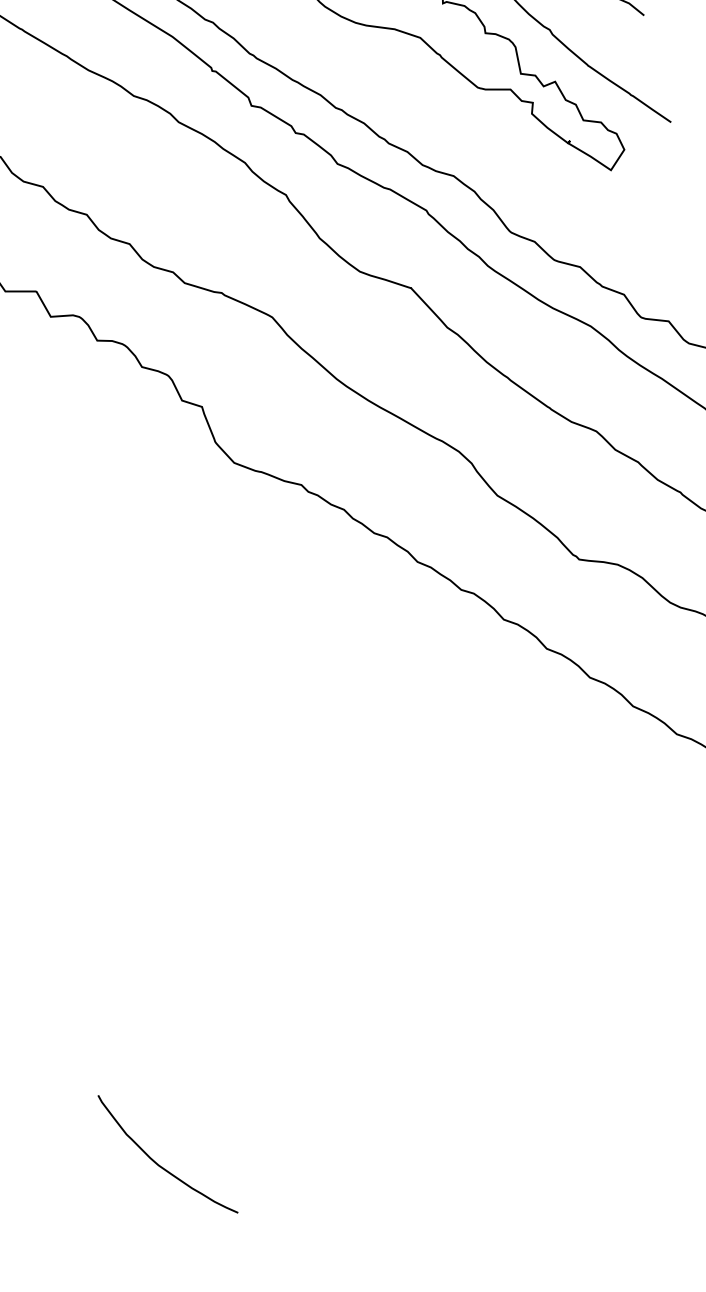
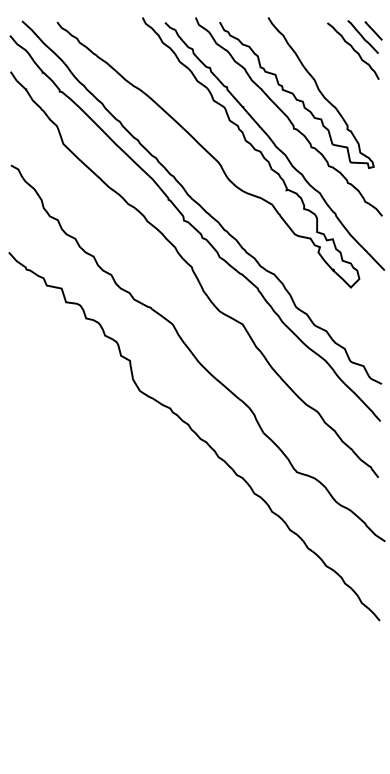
curve: (158, 1161) -> (33, 720), removed

